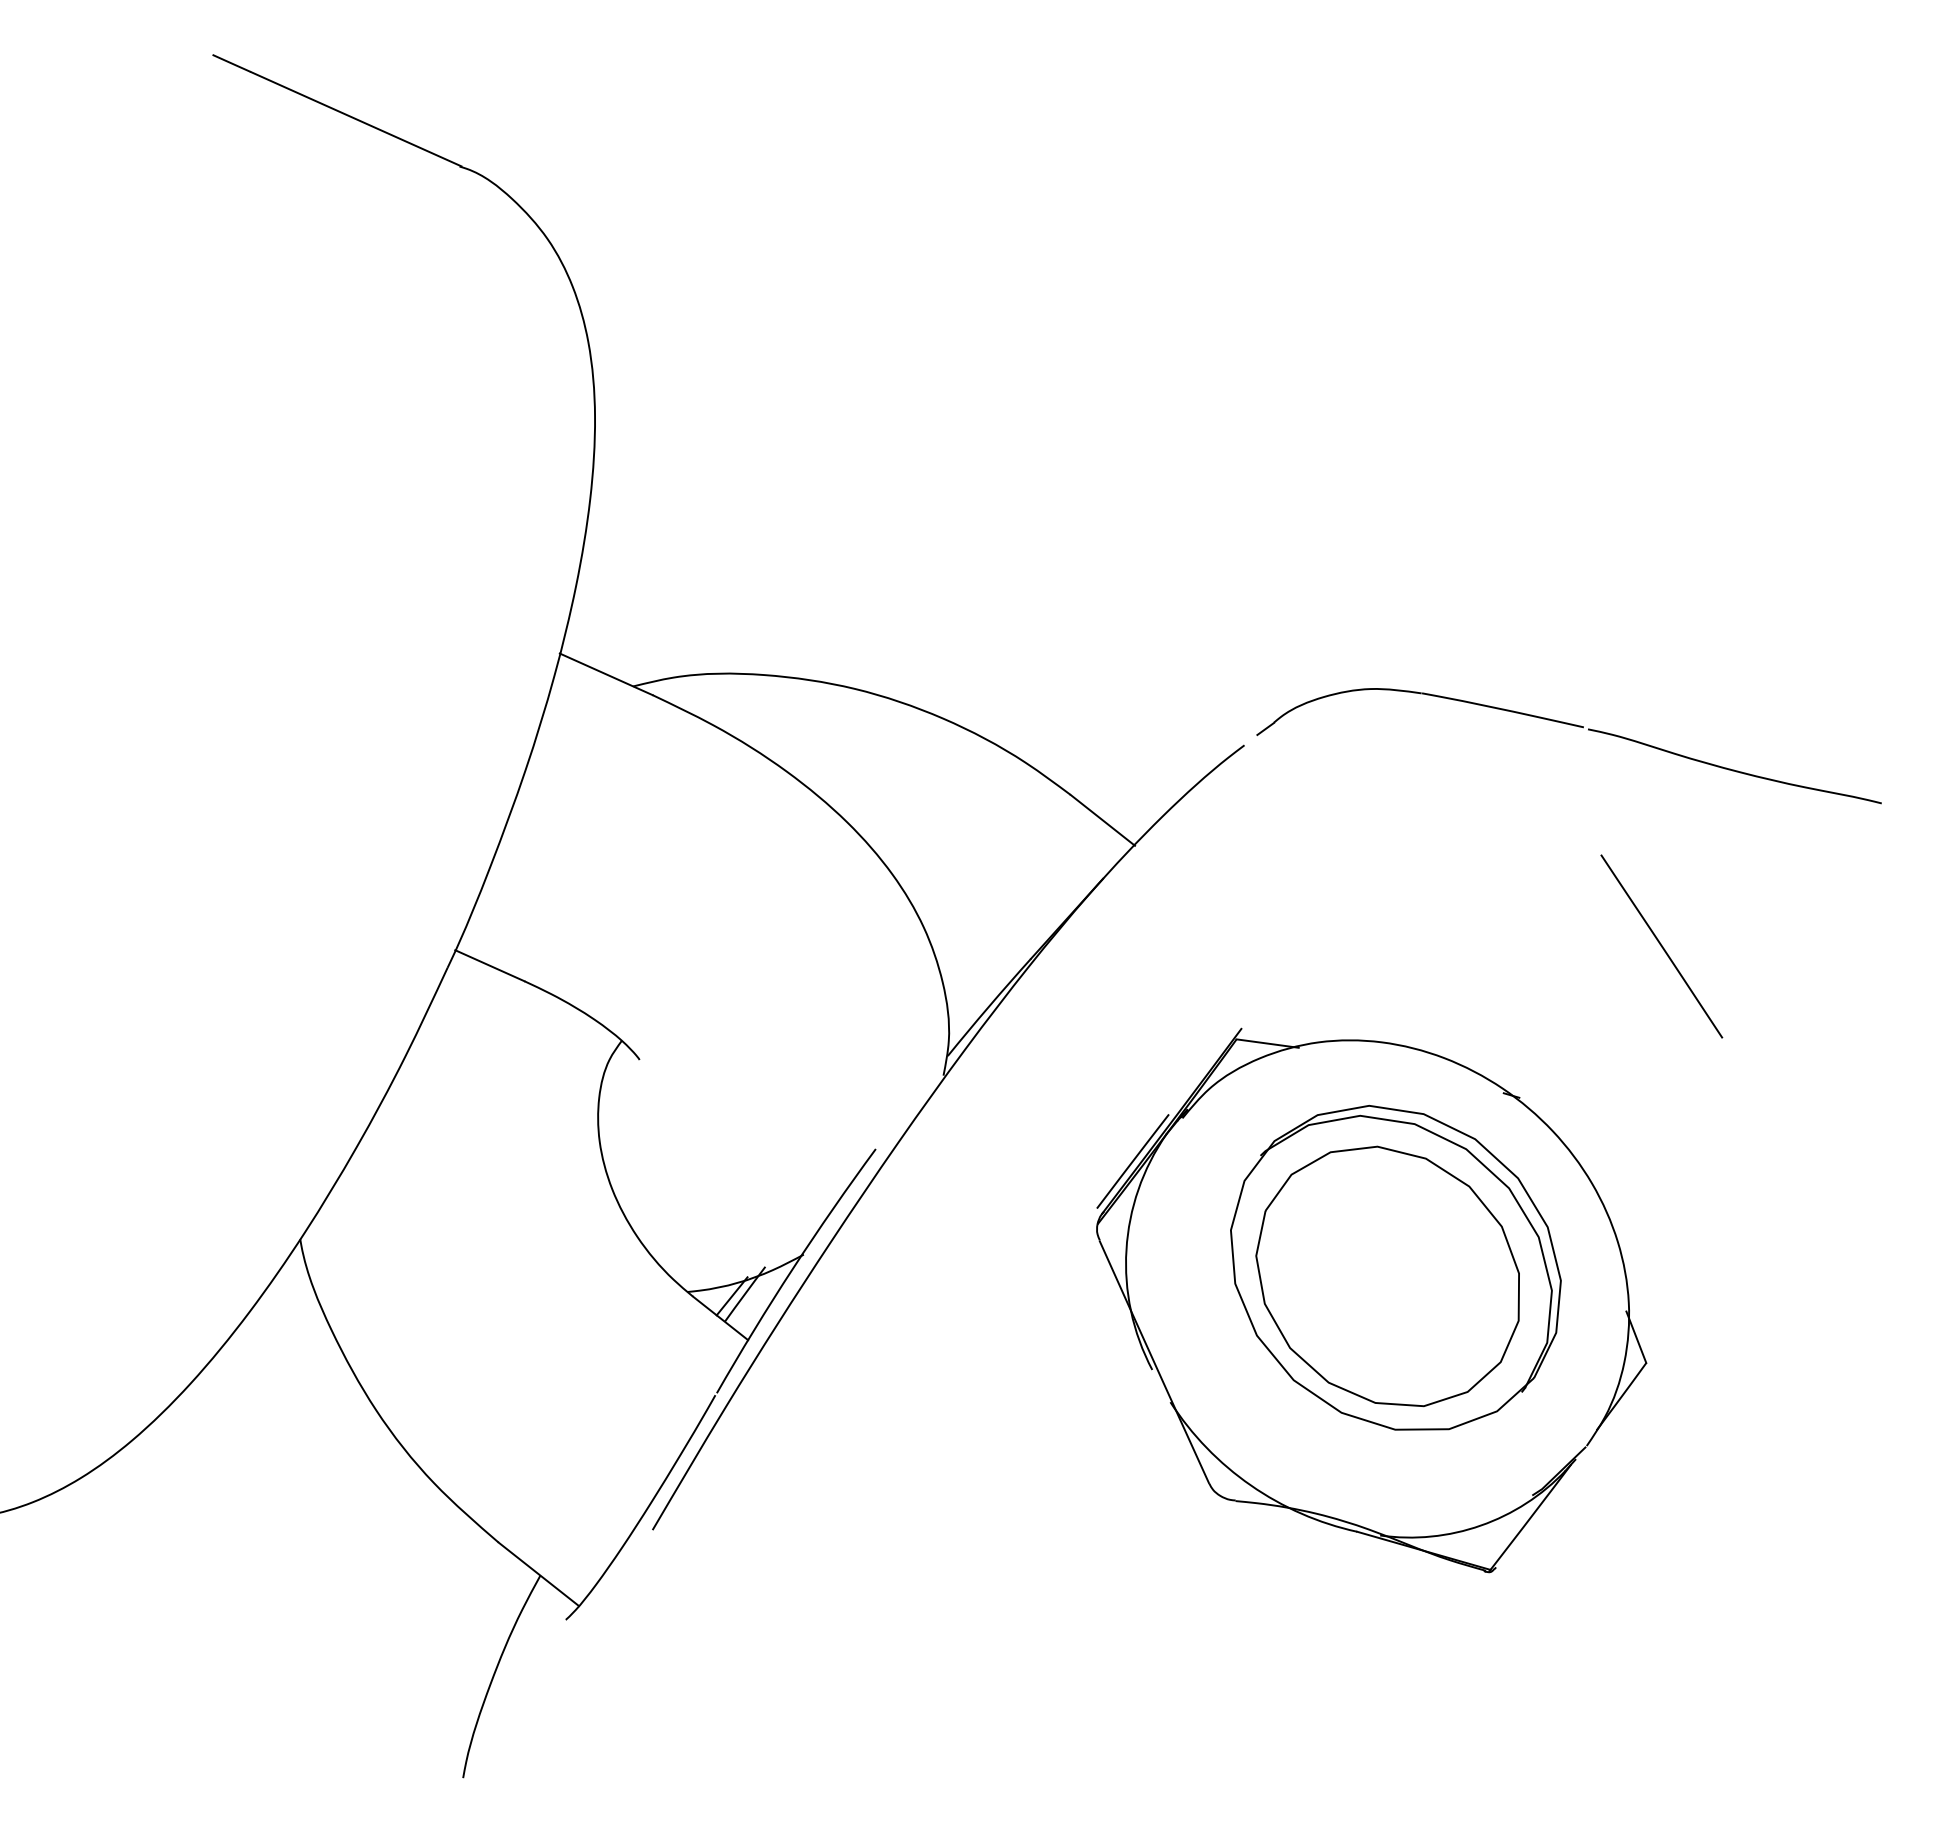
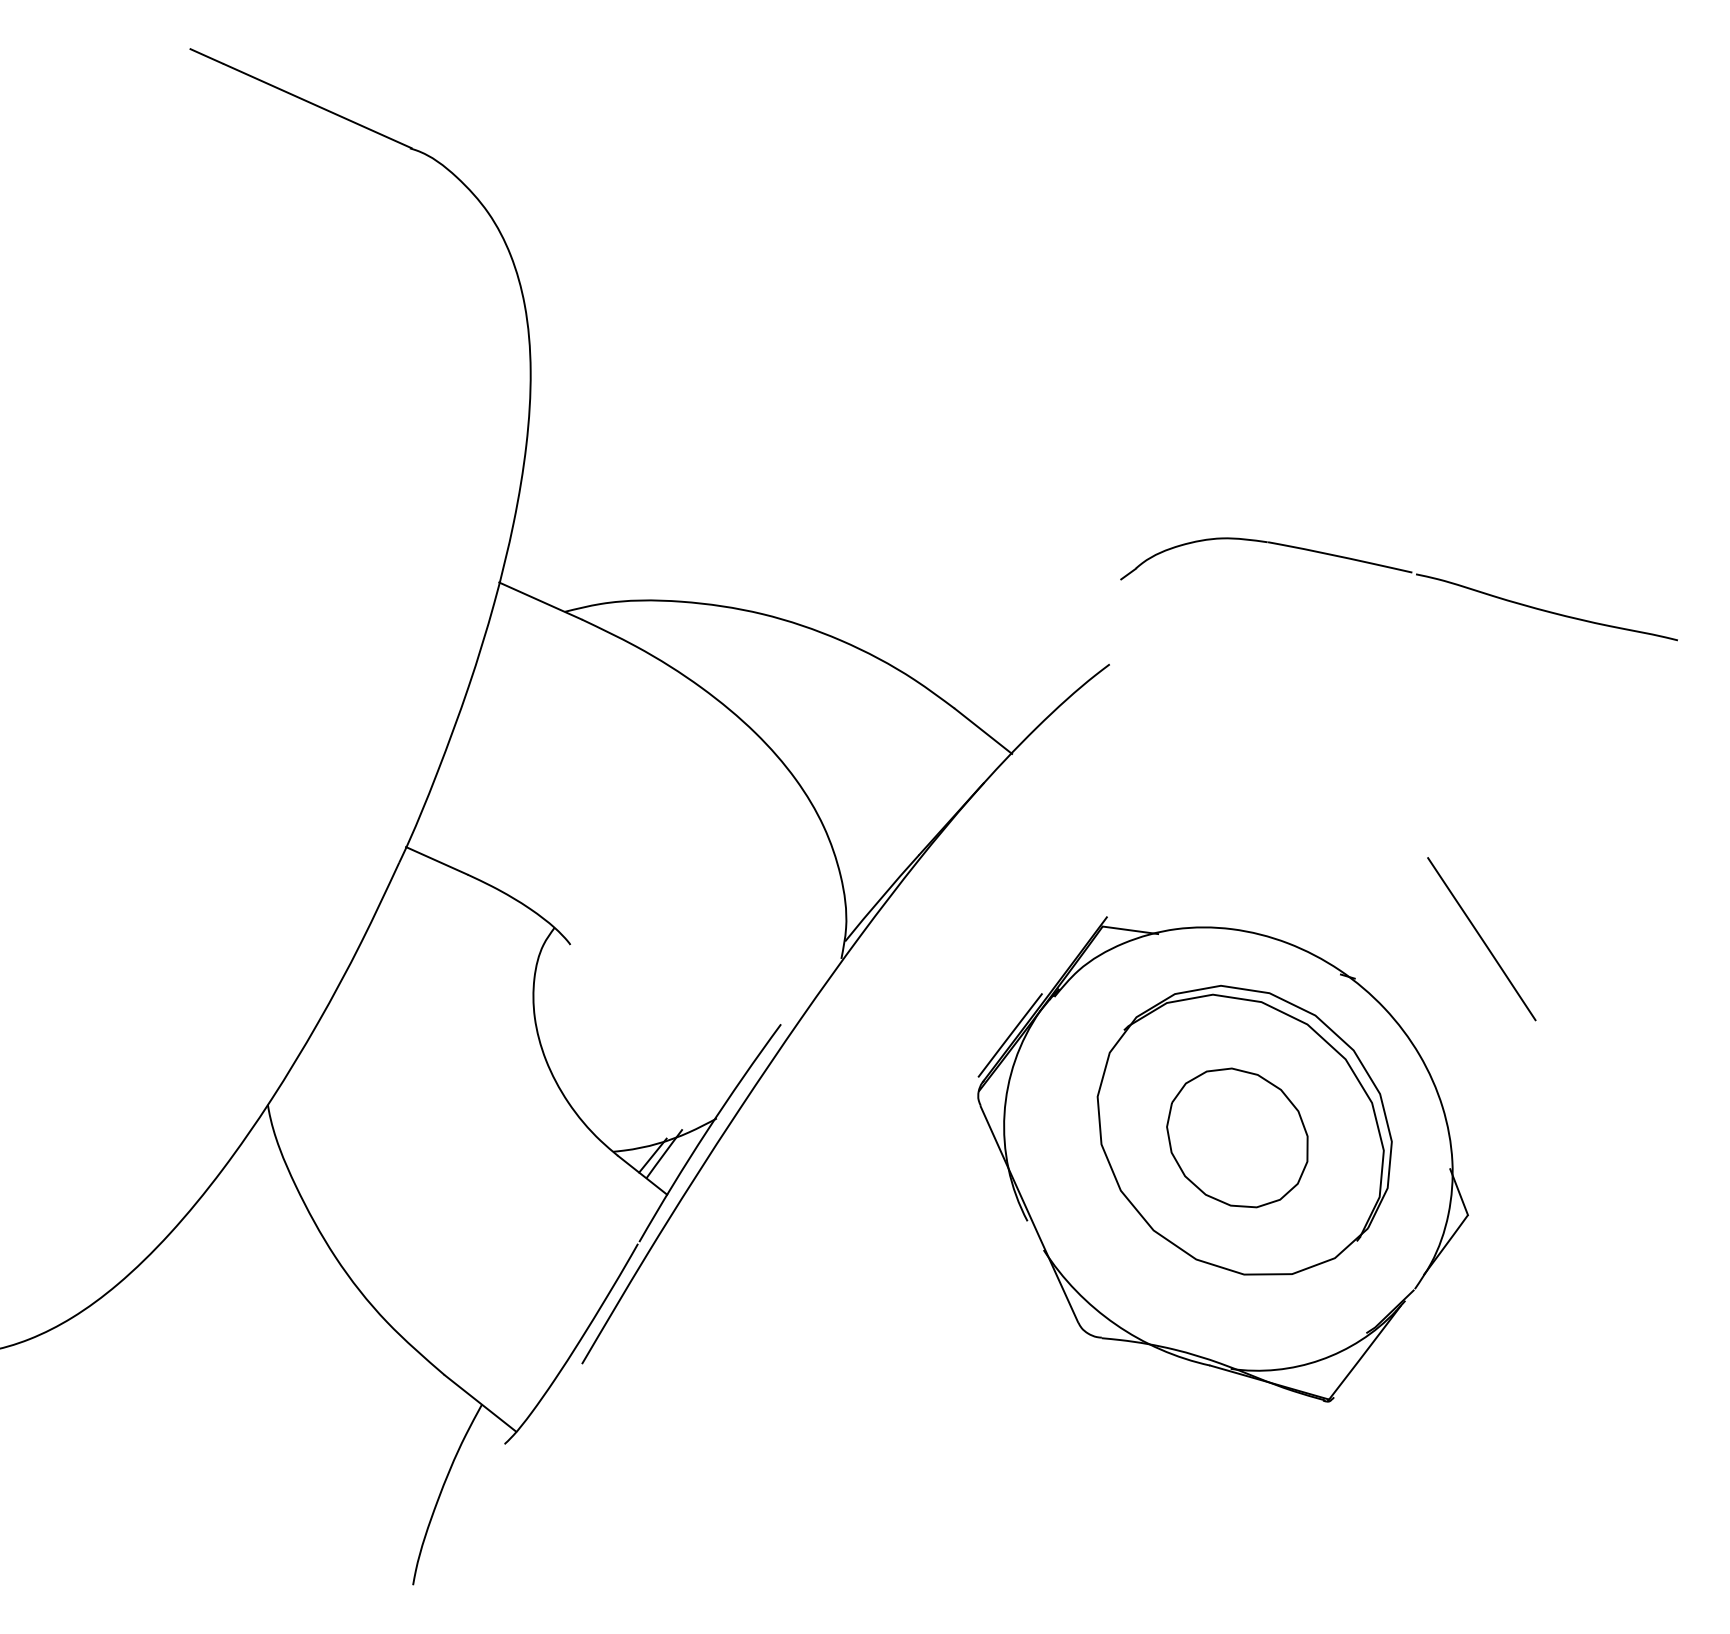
part: (1574, 726) -> (1403, 571), moved
line: (1661, 946) -> (1481, 939), moved
part: (1387, 1276) -> (1237, 1137), size x0.6

